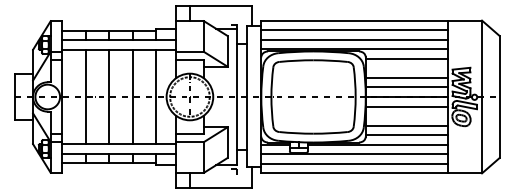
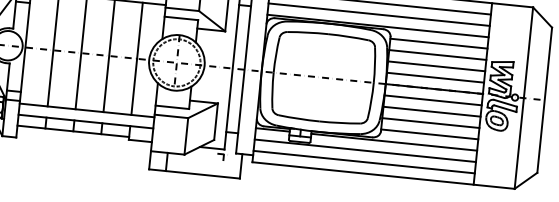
line: (406, 68) -> (437, 55), added
line: (406, 116) -> (431, 112), added

